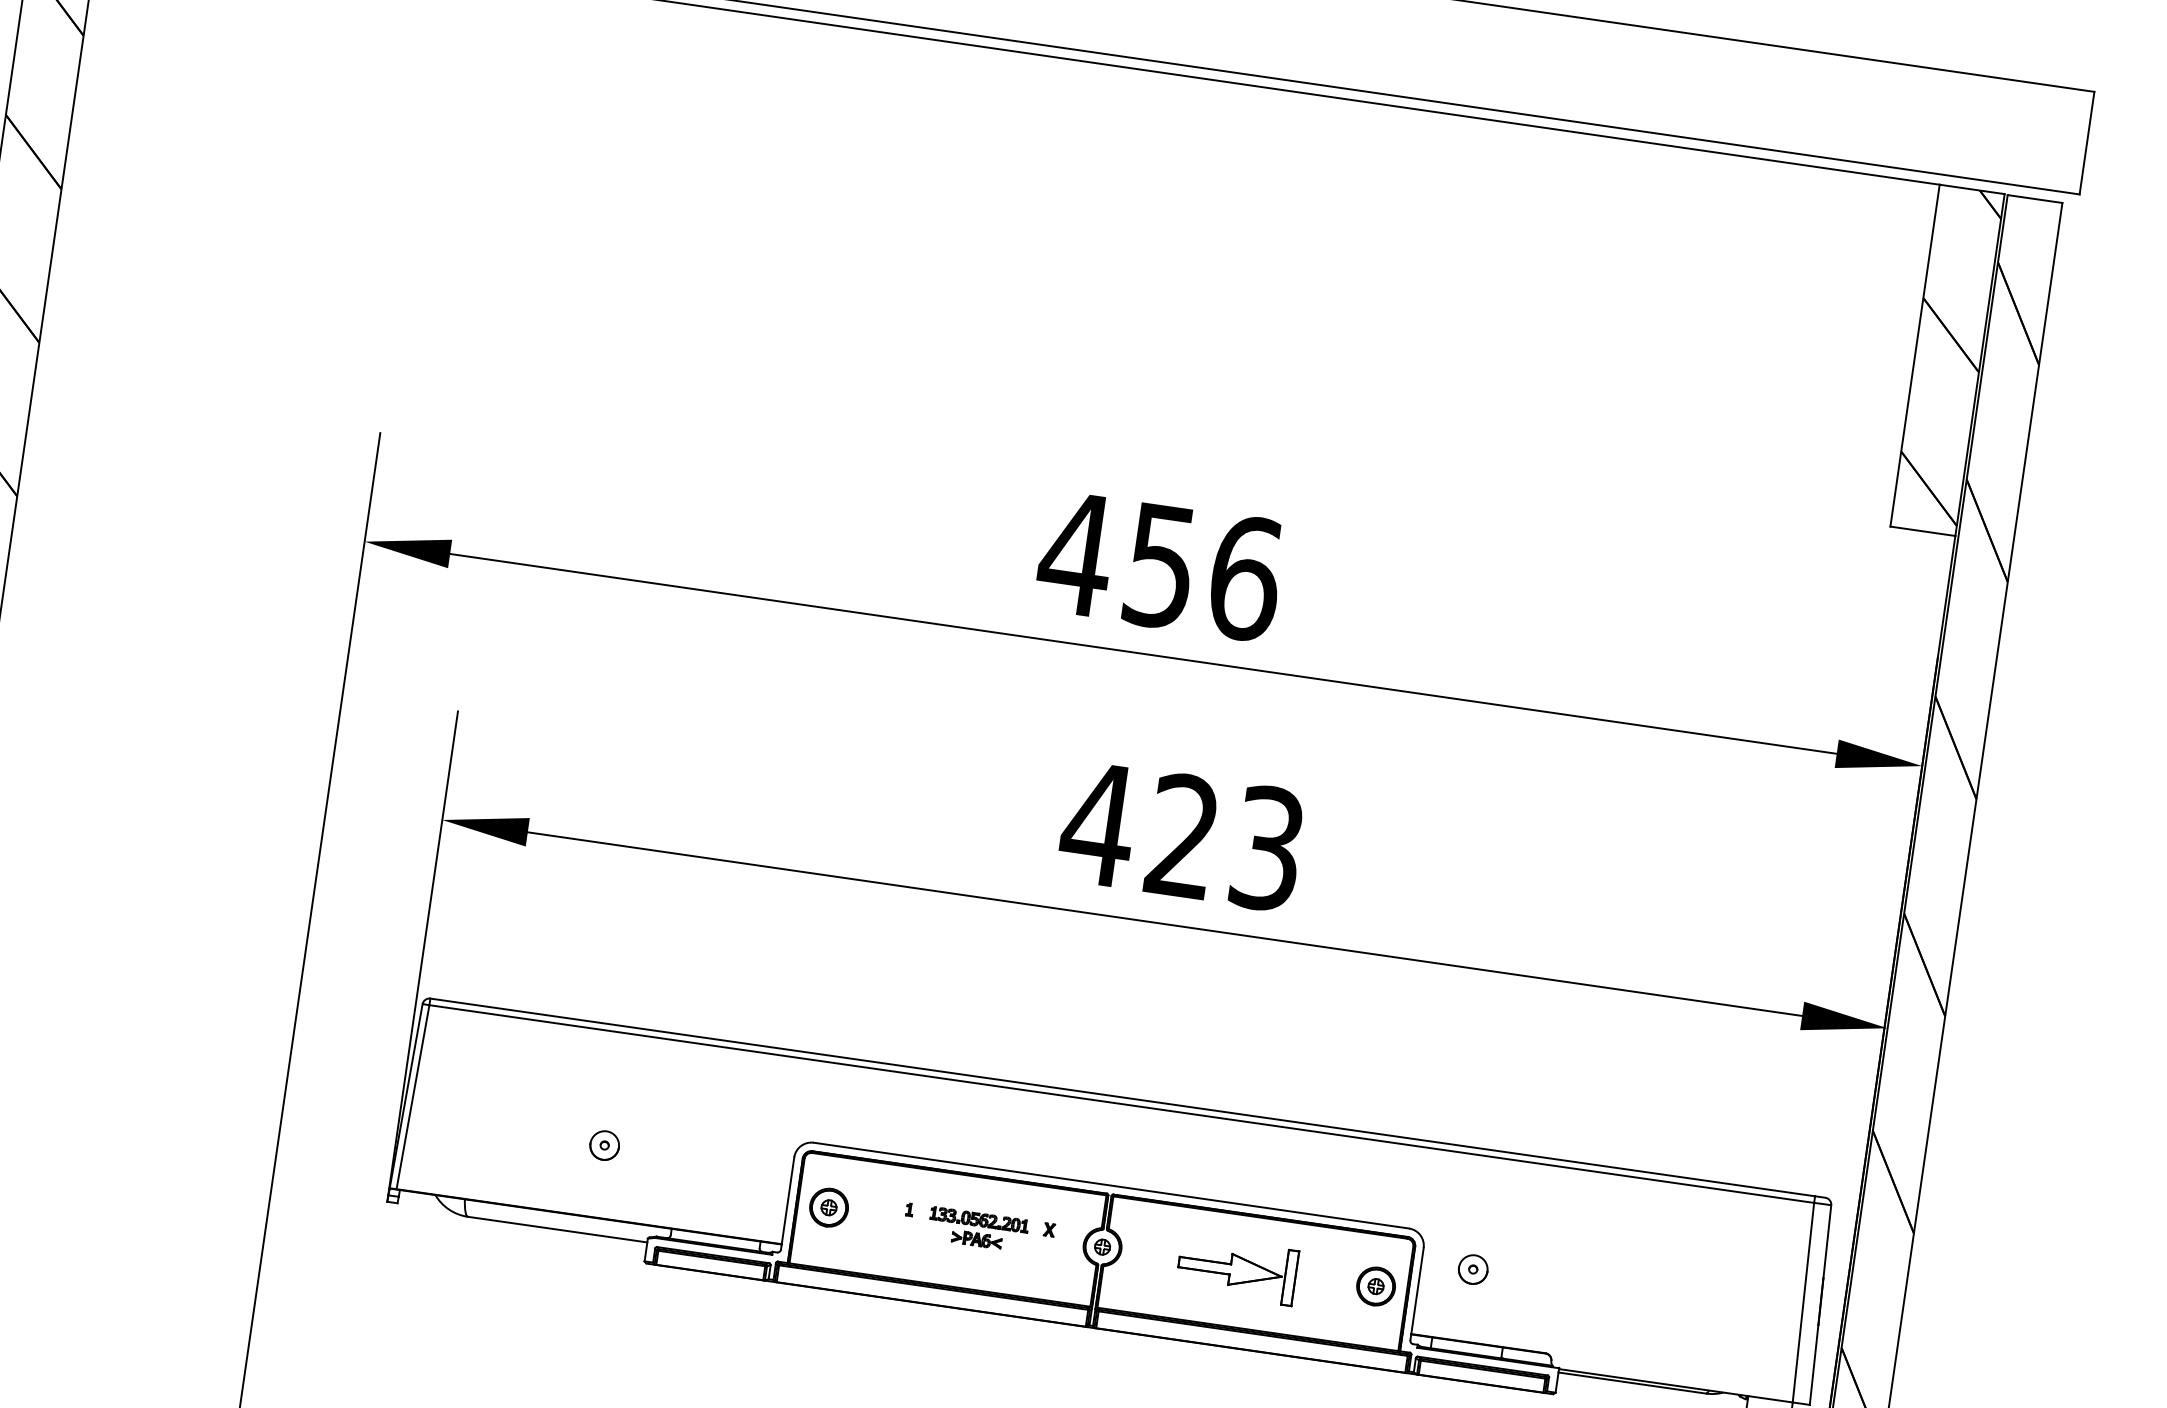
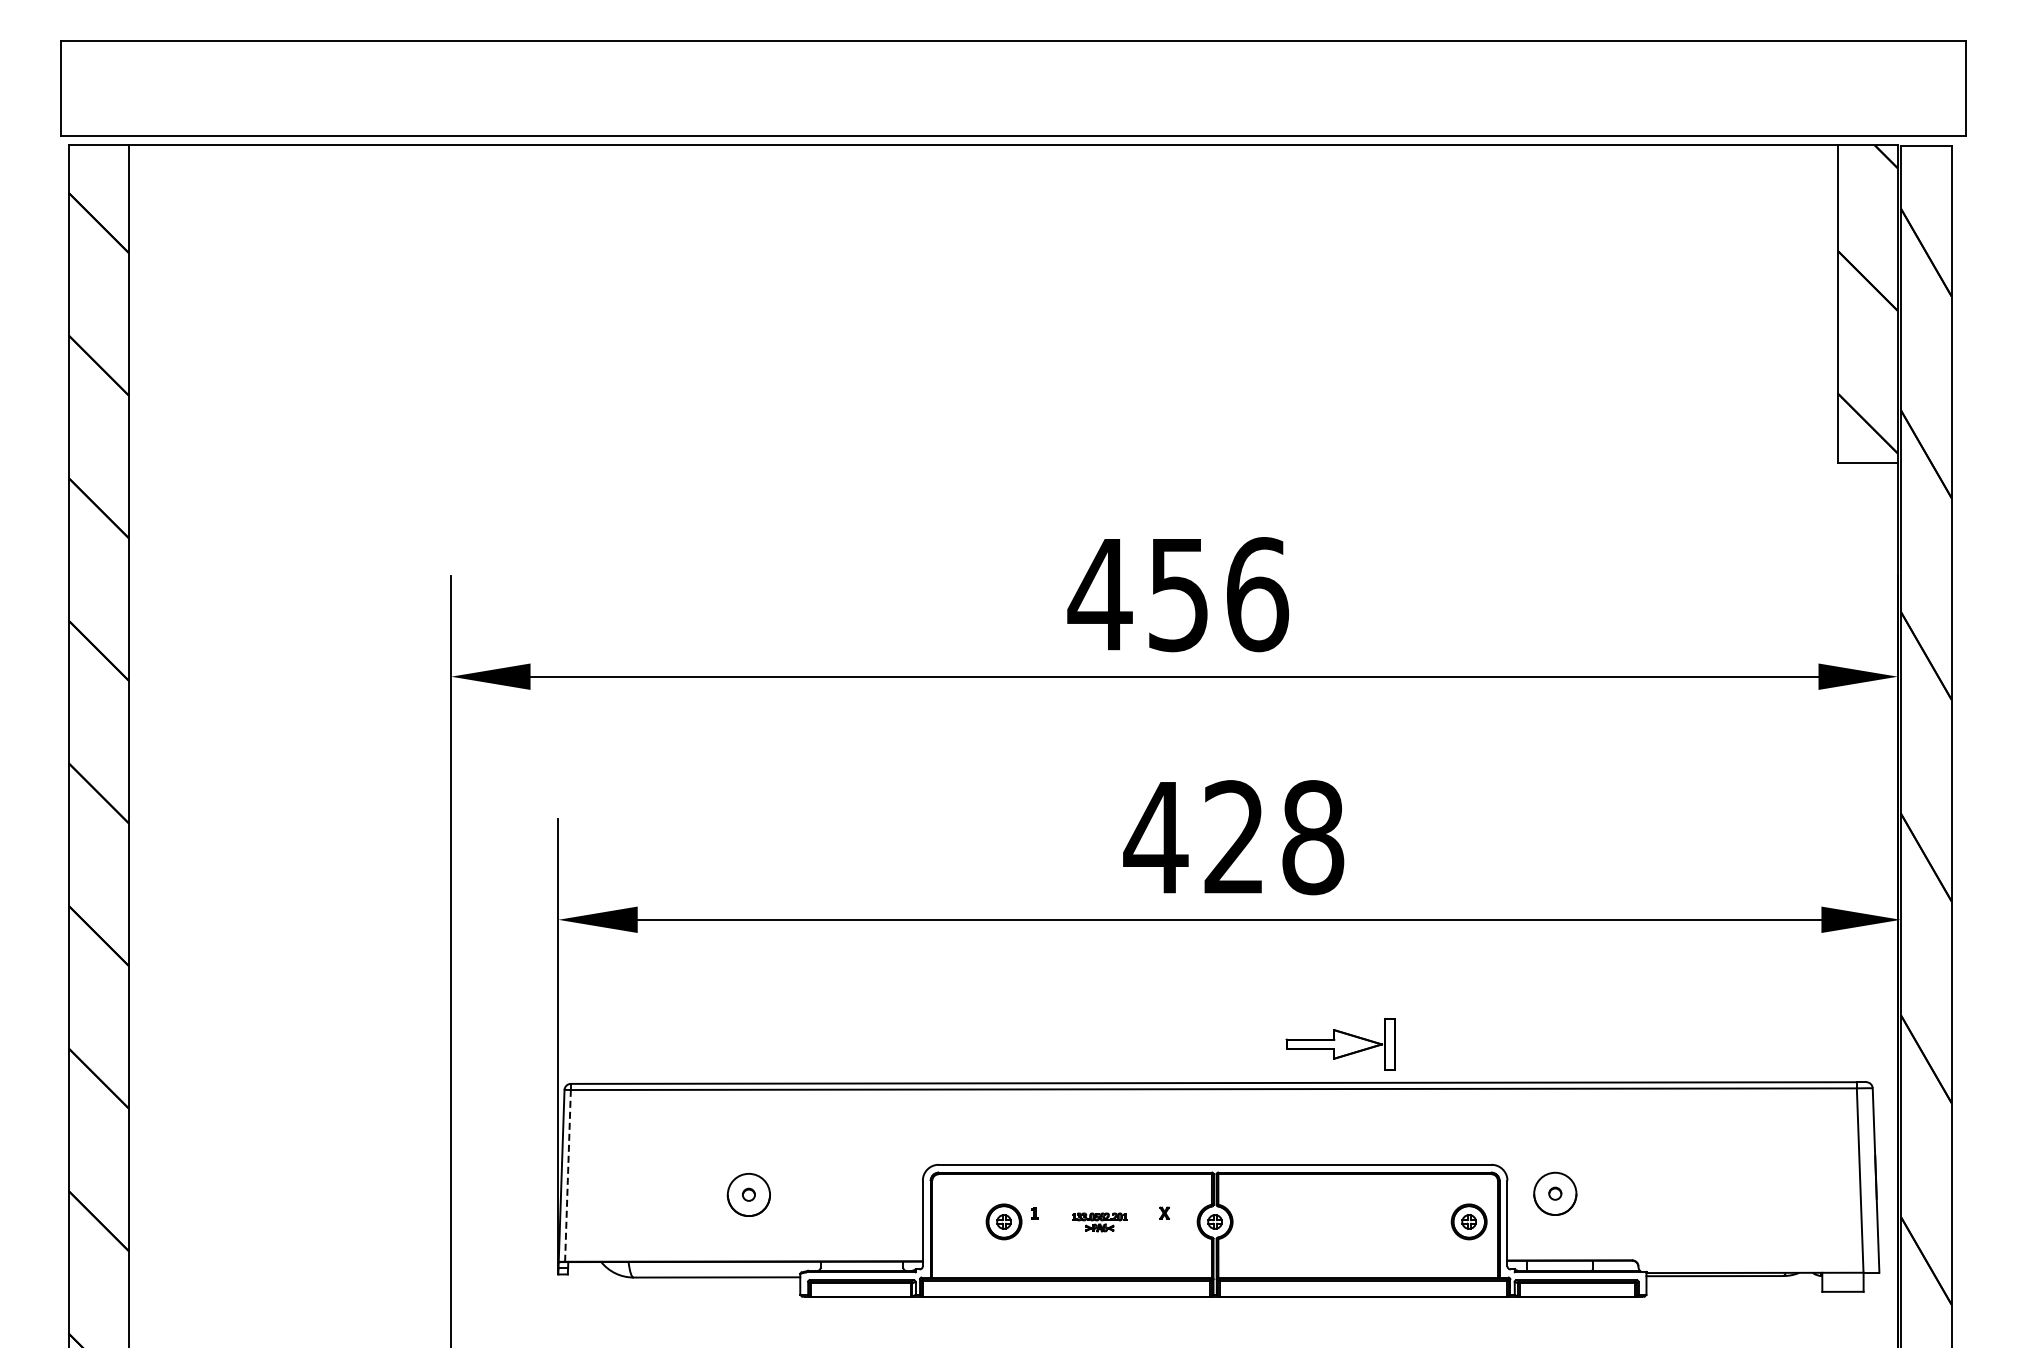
text: (1268, 848) -> (1313, 837), 423 -> 428
line: (412, 1096) -> (567, 1175), solid -> dashed
part: (604, 1145) -> (748, 1194), size x1.6
part: (828, 1207) -> (1003, 1221), moved
part: (977, 1229) -> (1099, 1222), size x0.6
part: (1473, 1269) -> (1555, 1193), size x1.6
part: (1236, 1270) -> (1340, 1044), moved

